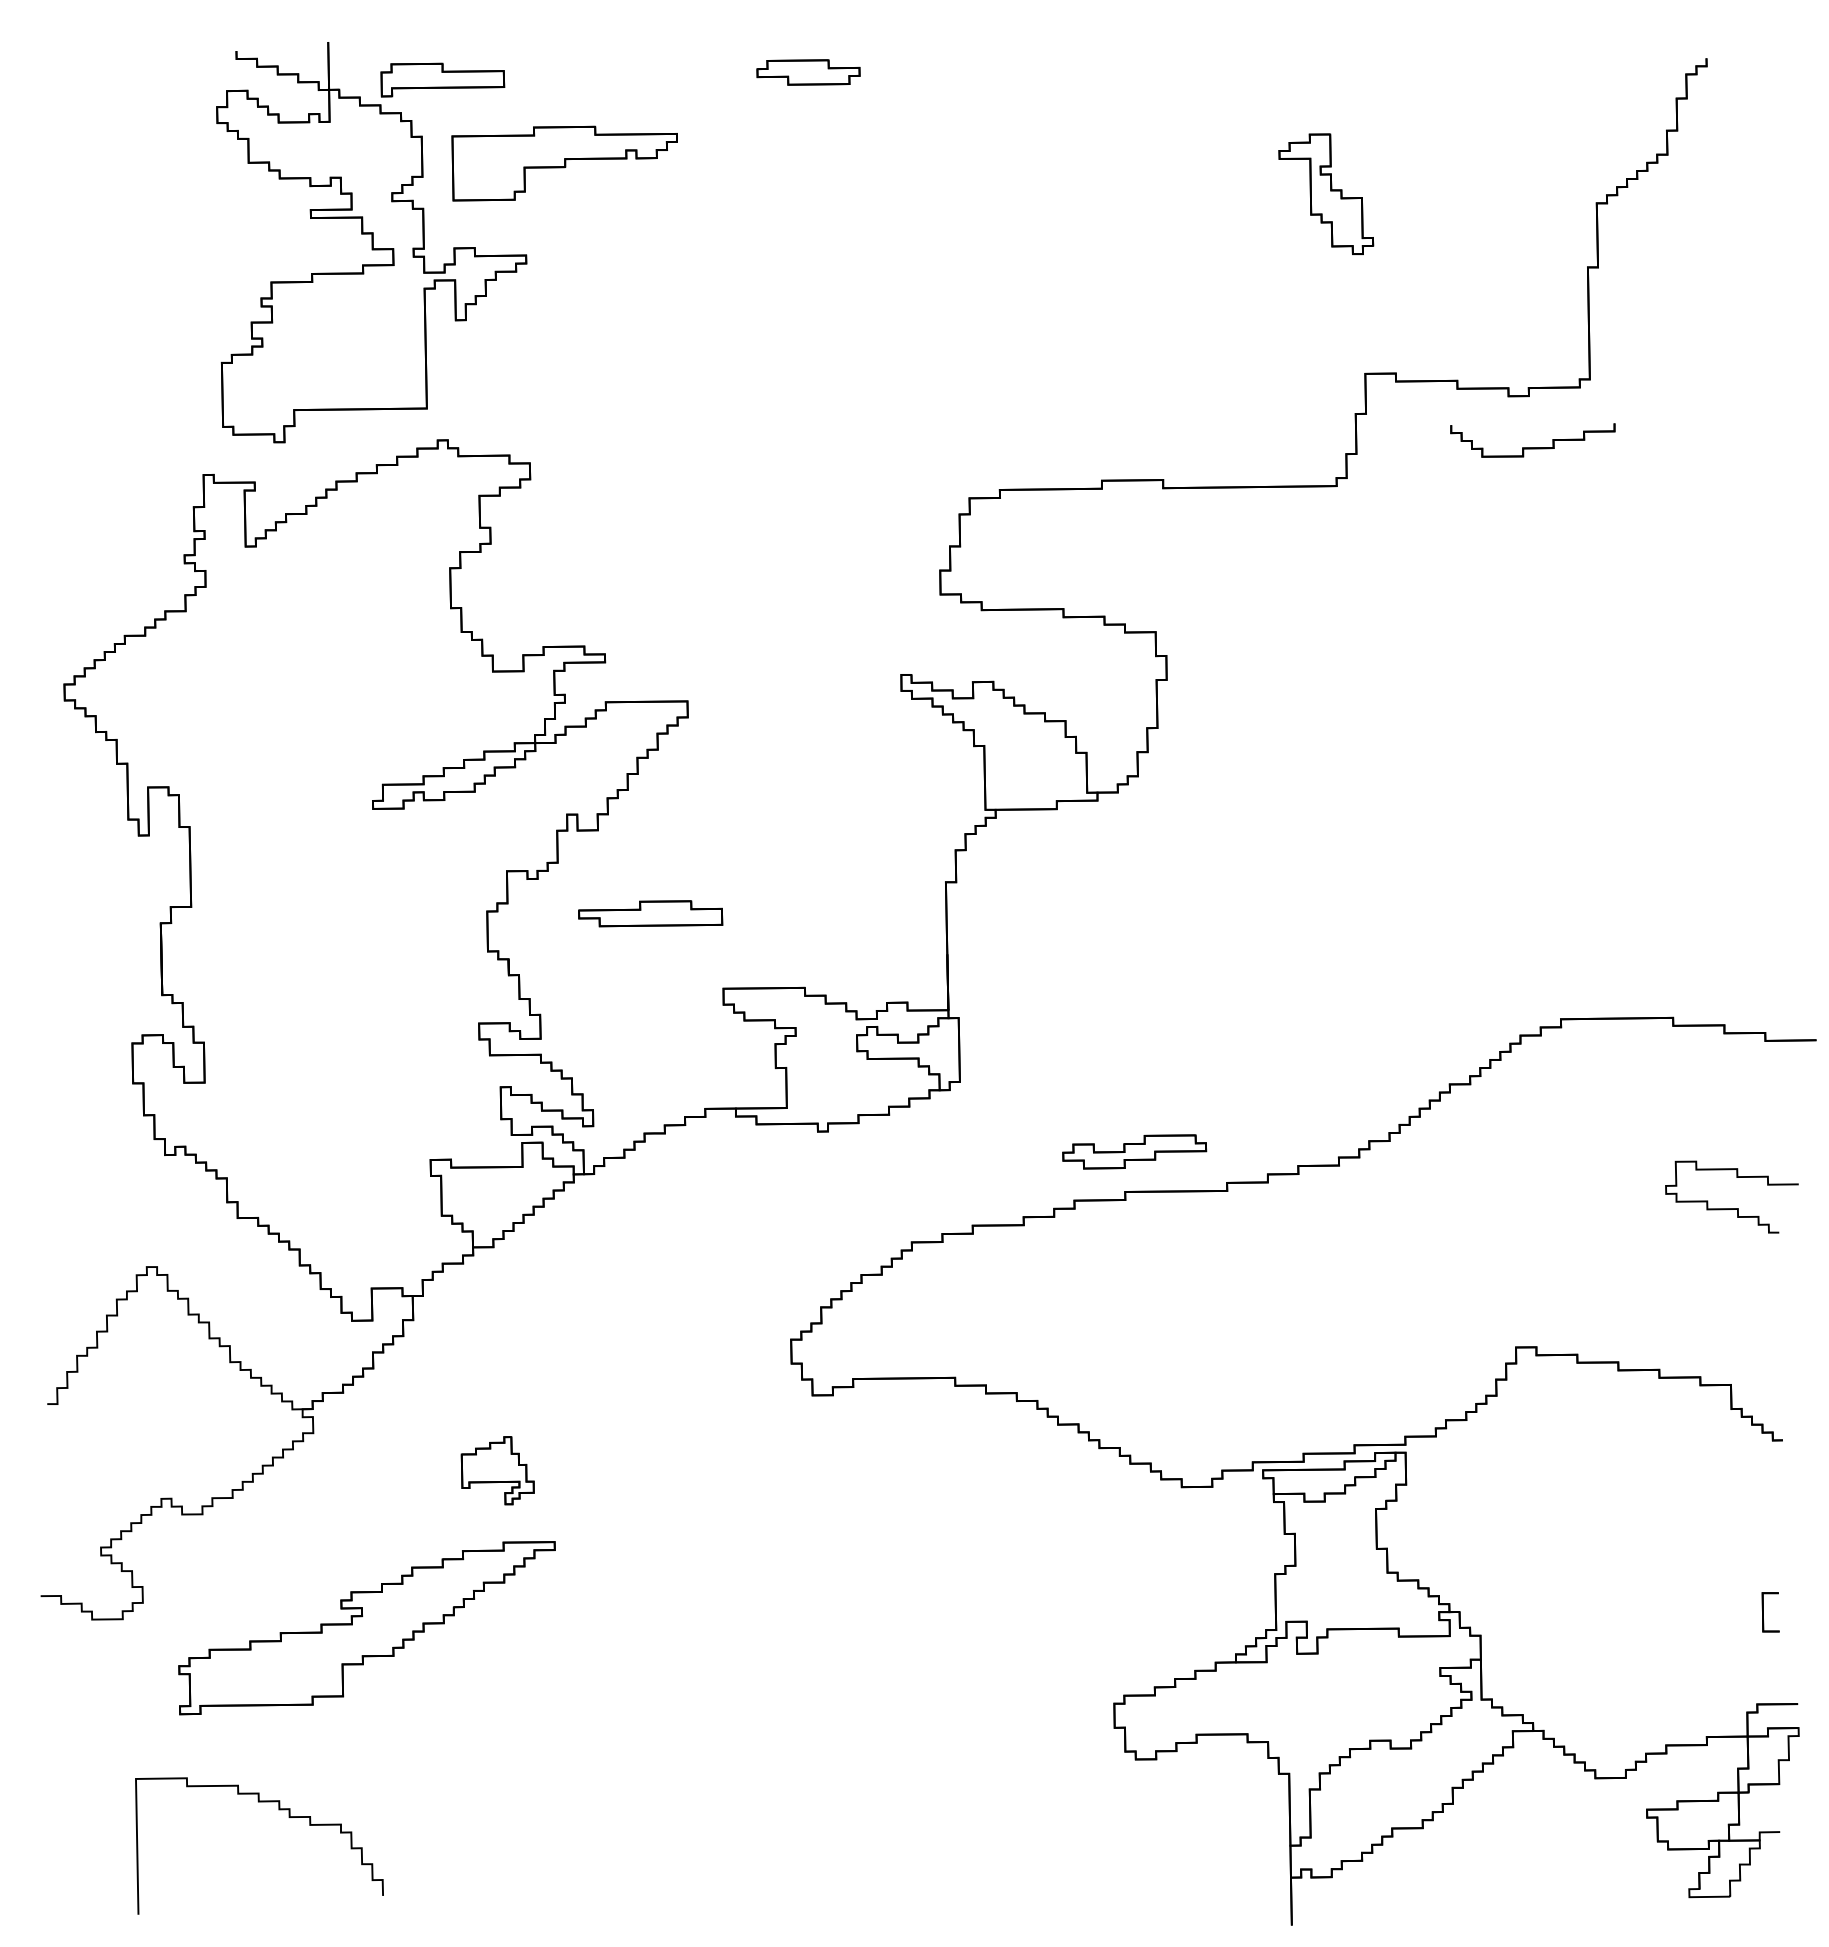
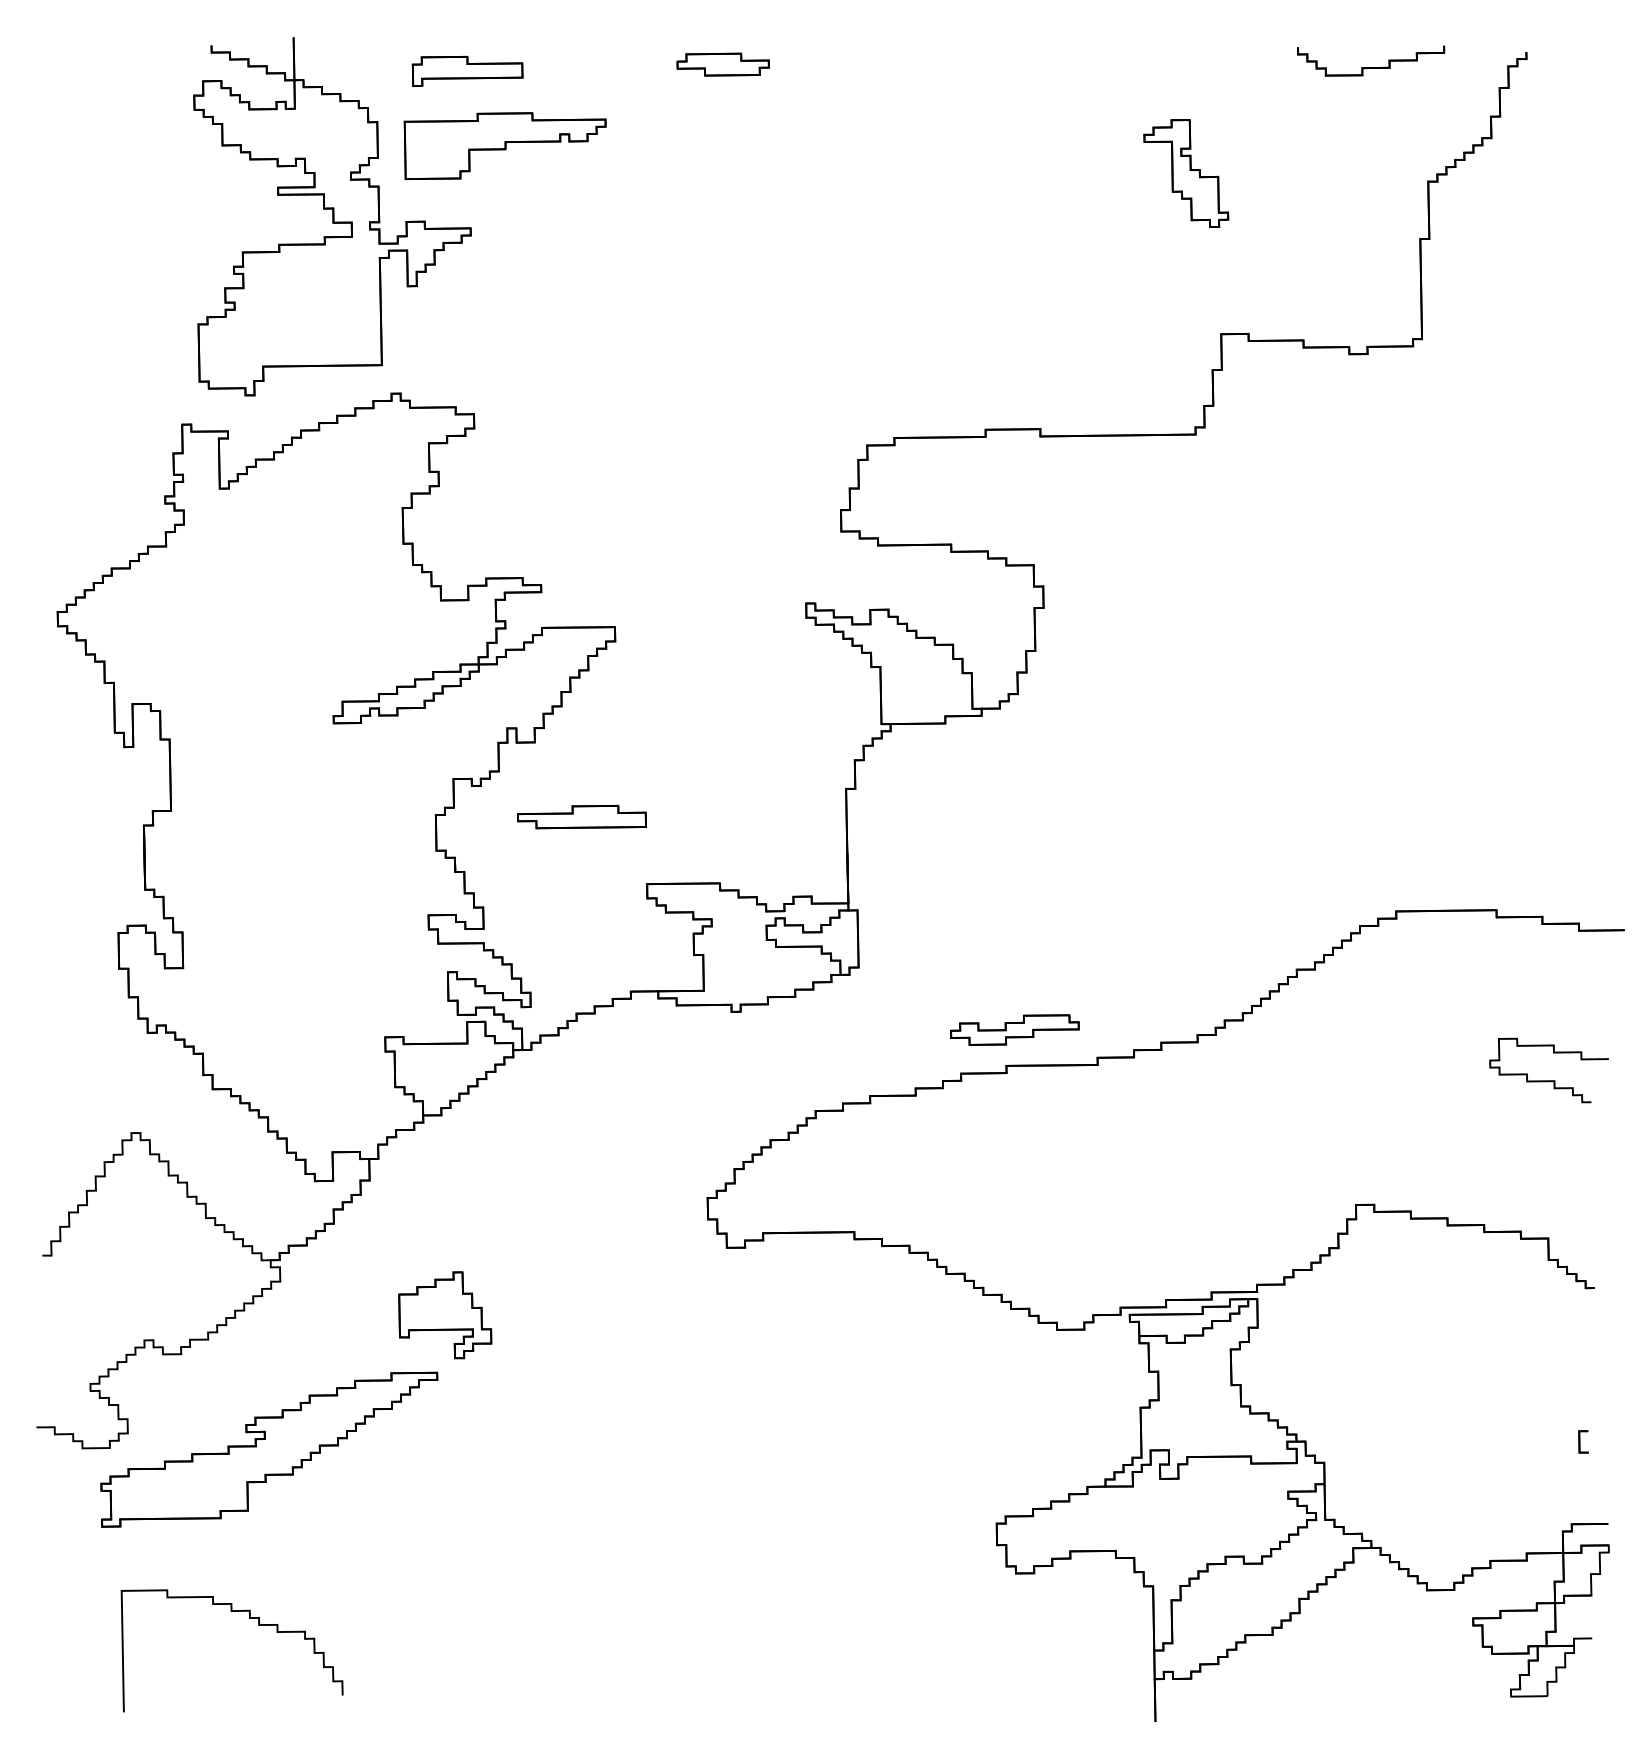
part: (442, 79) -> (467, 70), moved
part: (1532, 447) -> (1370, 67), moved
part: (497, 1470) -> (445, 1315), size x1.43
part: (1770, 1612) -> (1583, 1442), size x0.62
part: (366, 1628) -> (268, 1450), moved

